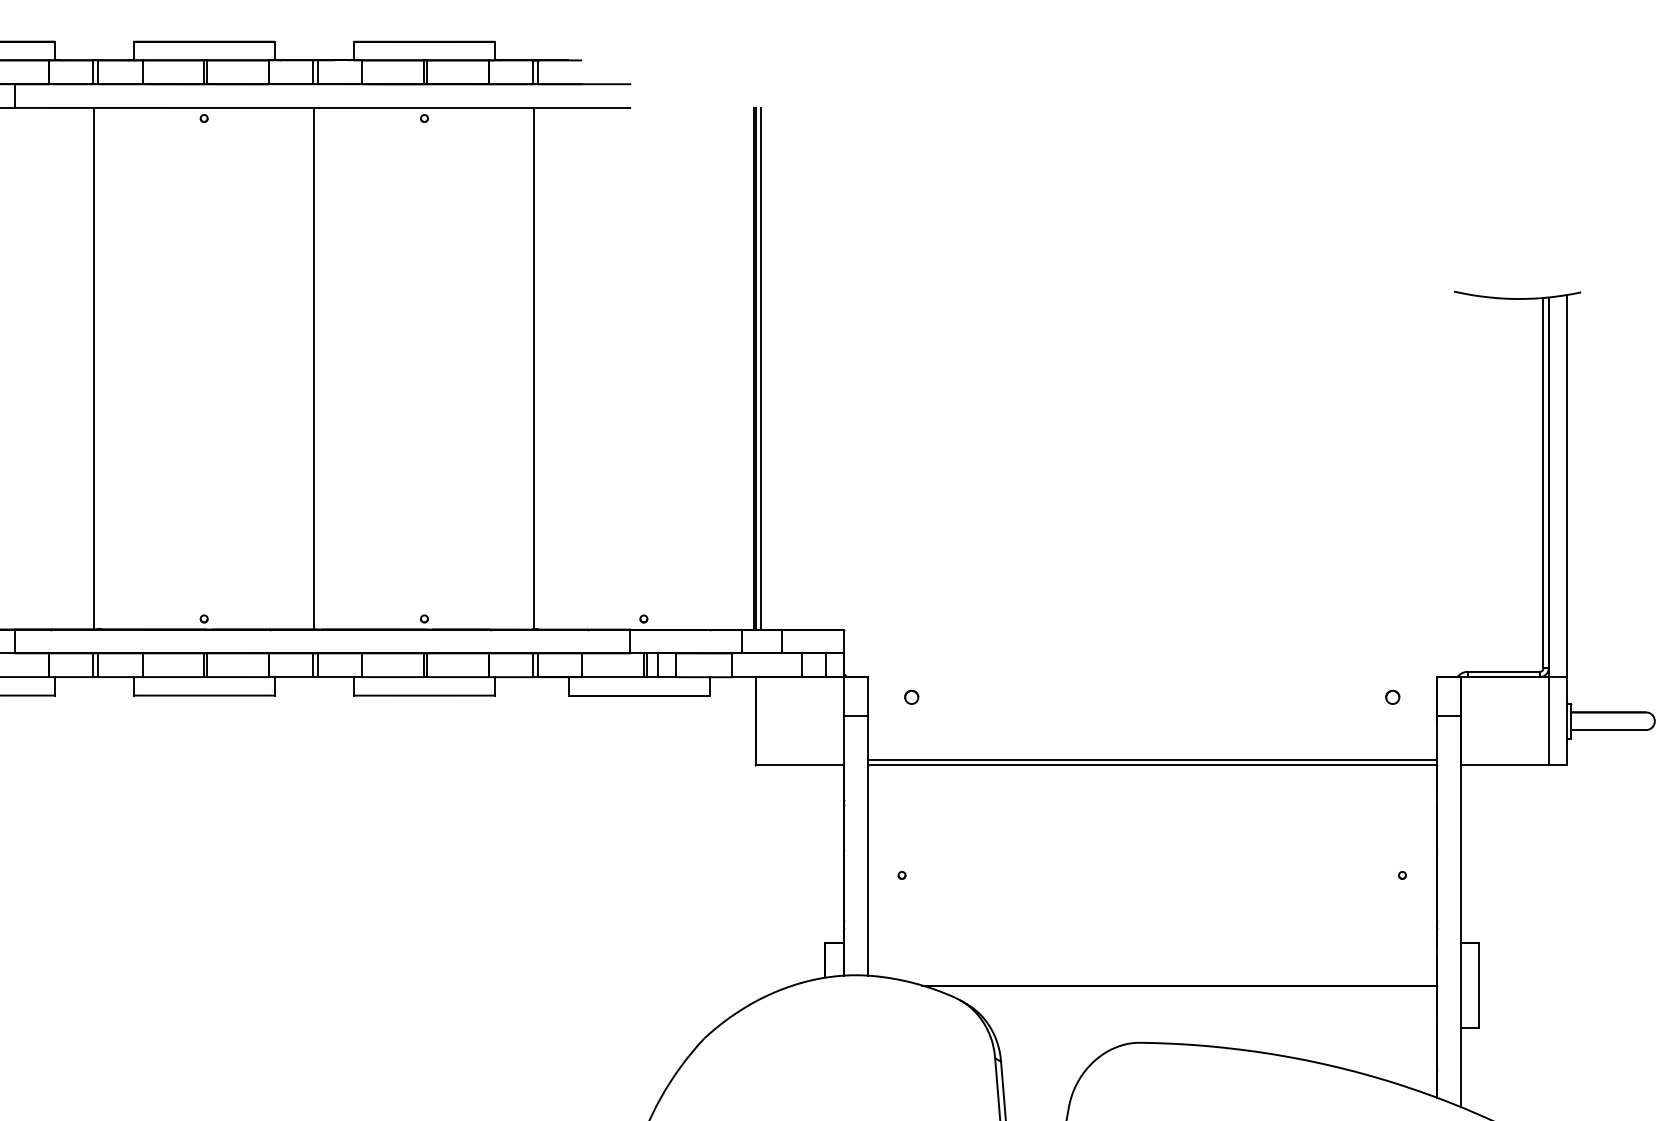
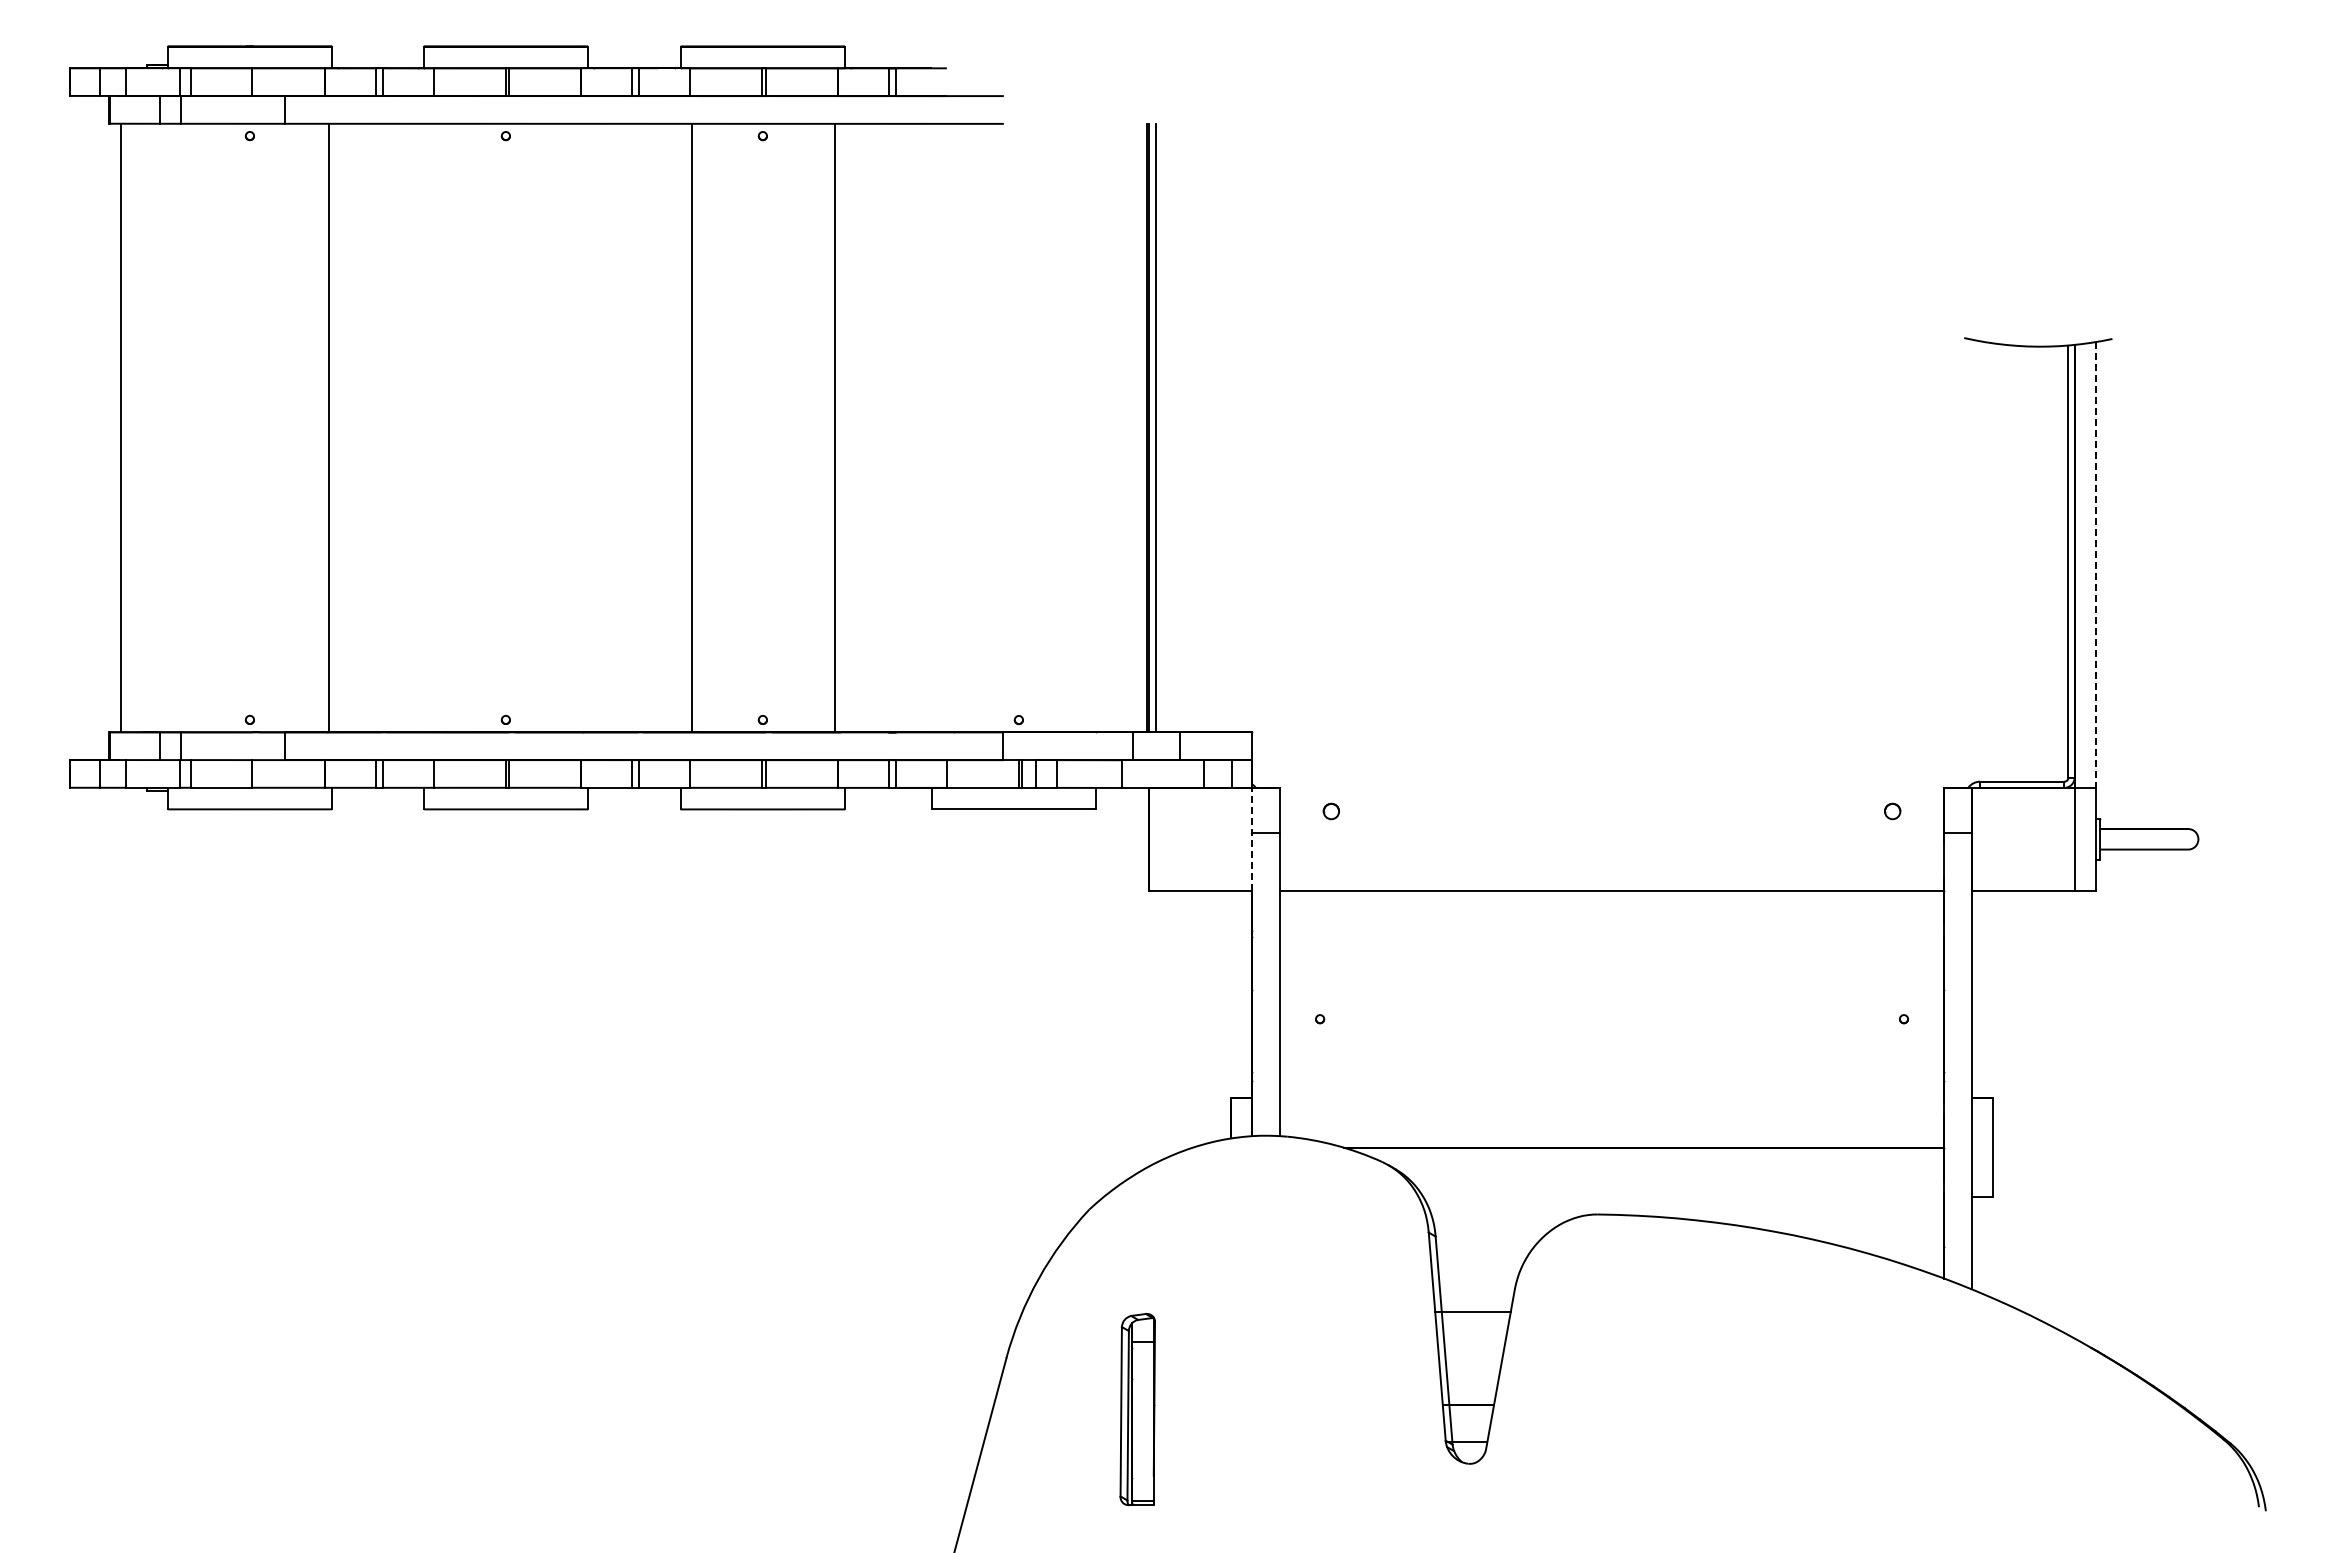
line: (94, 368) -> (329, 427), moved
line: (314, 368) -> (692, 427), moved
line: (533, 368) -> (835, 427), moved
line: (1567, 486) -> (2096, 565), solid -> dashed
line: (844, 720) -> (1252, 838), solid -> dashed
line: (1152, 759) -> (1612, 884), removed

